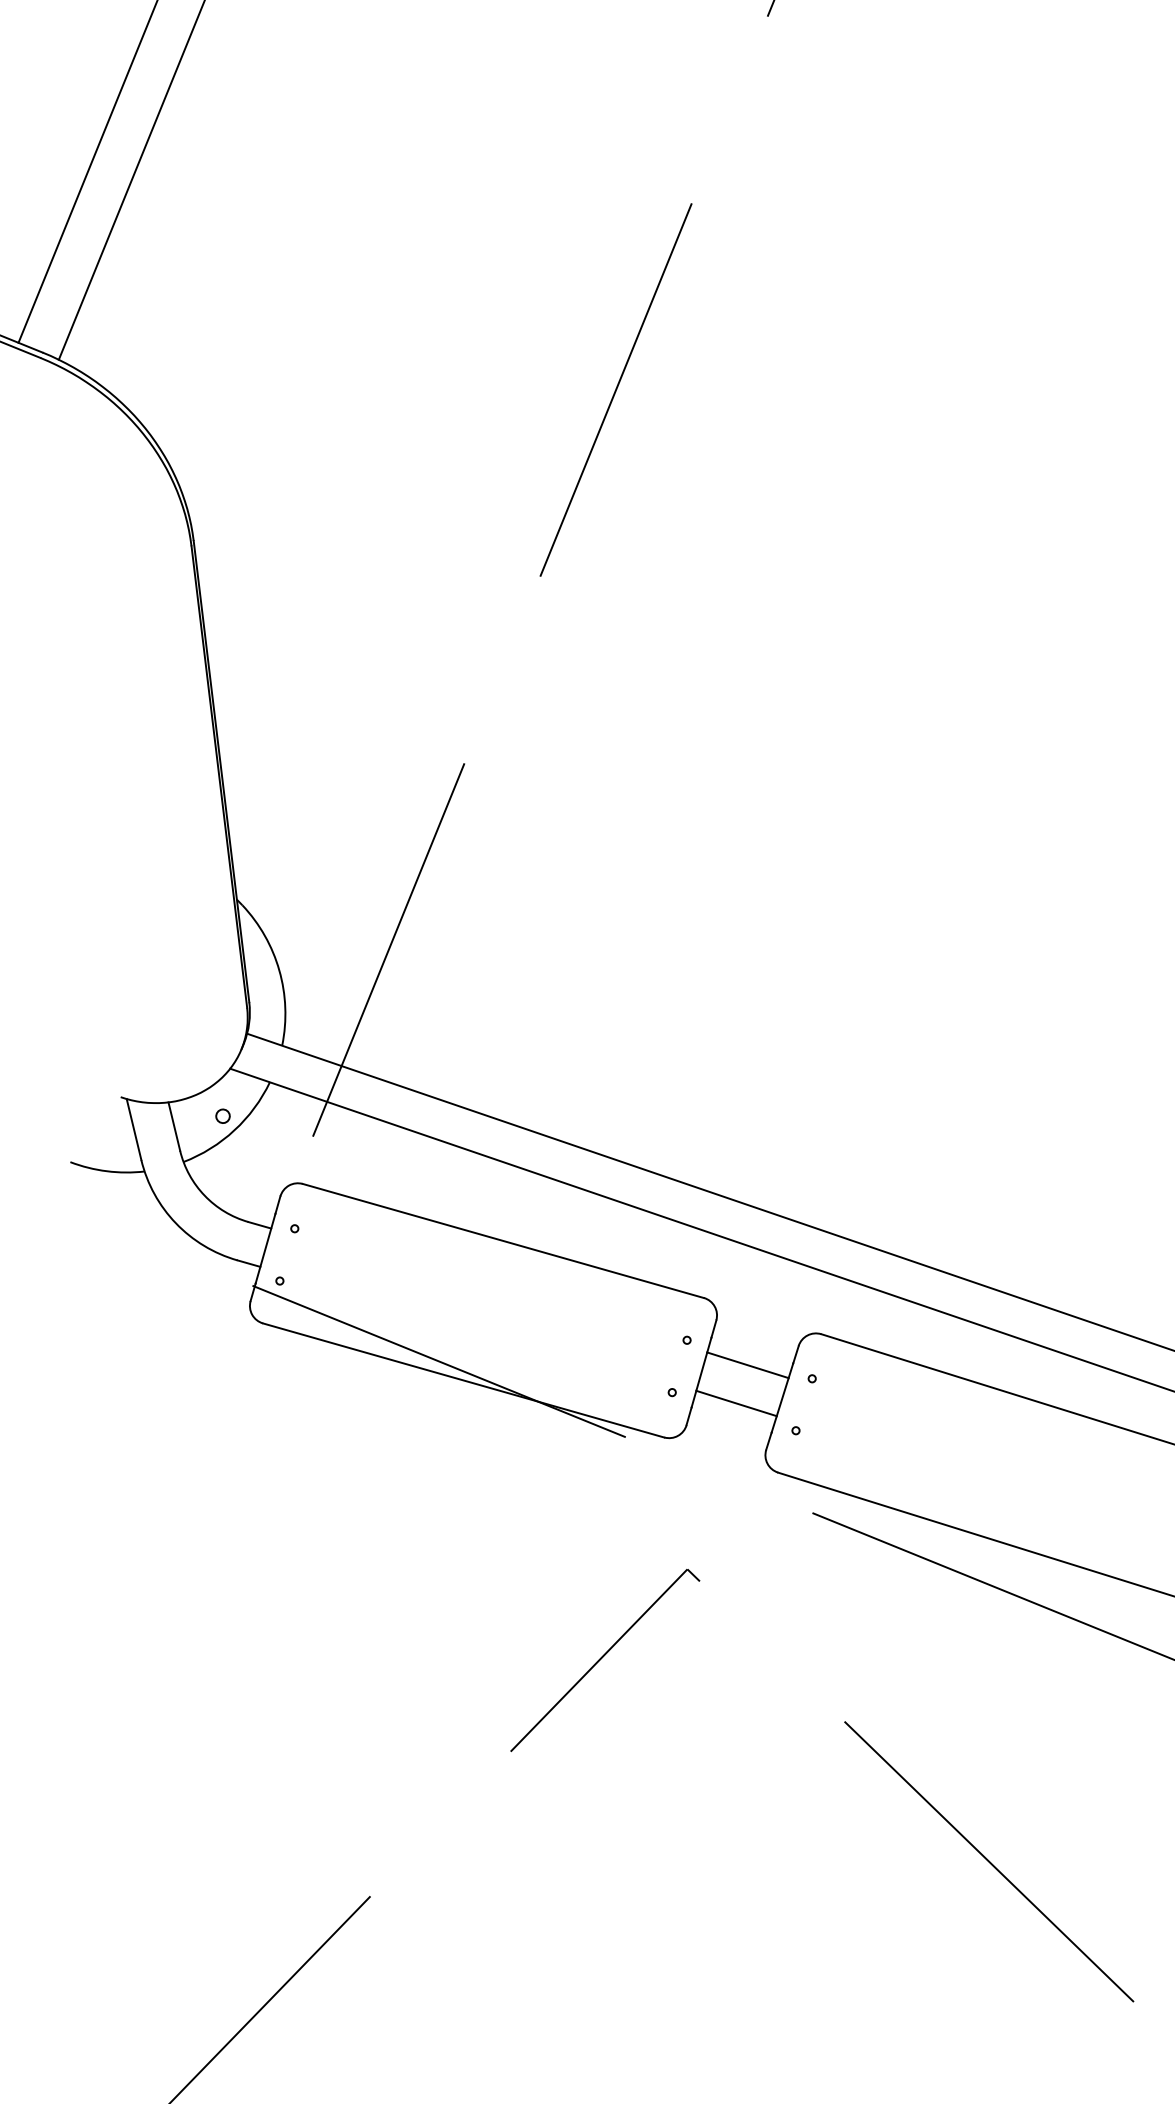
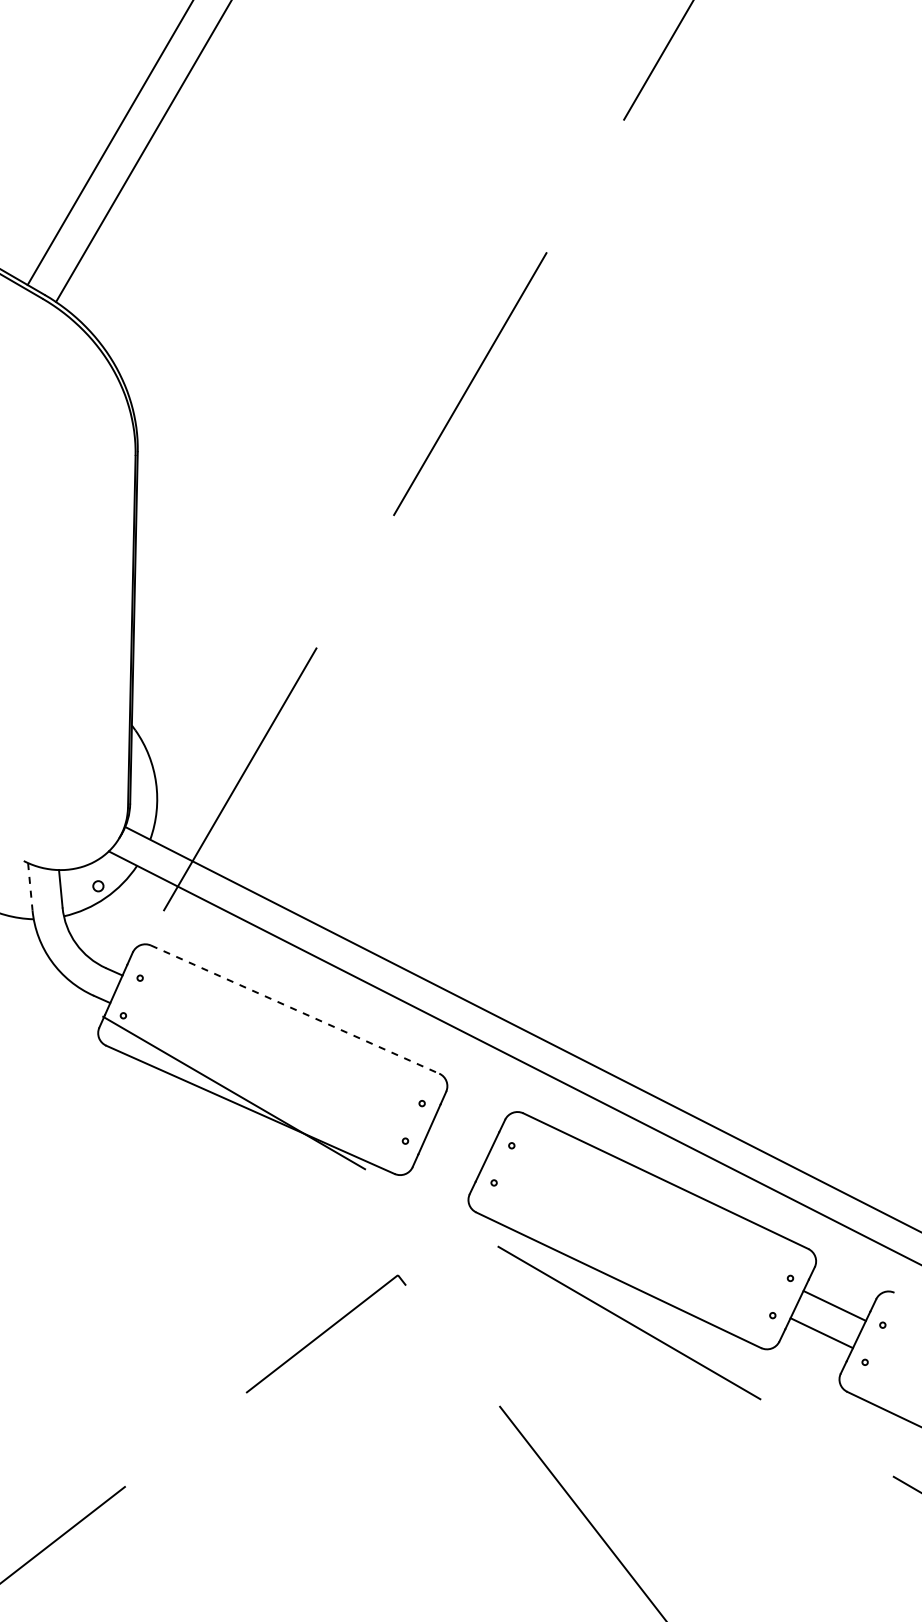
line: (134, 1129) -> (30, 886), solid -> dashed
line: (503, 1240) -> (295, 1009), solid -> dashed
line: (747, 1365) -> (464, 1128), removed
line: (736, 1402) -> (452, 1155), removed

